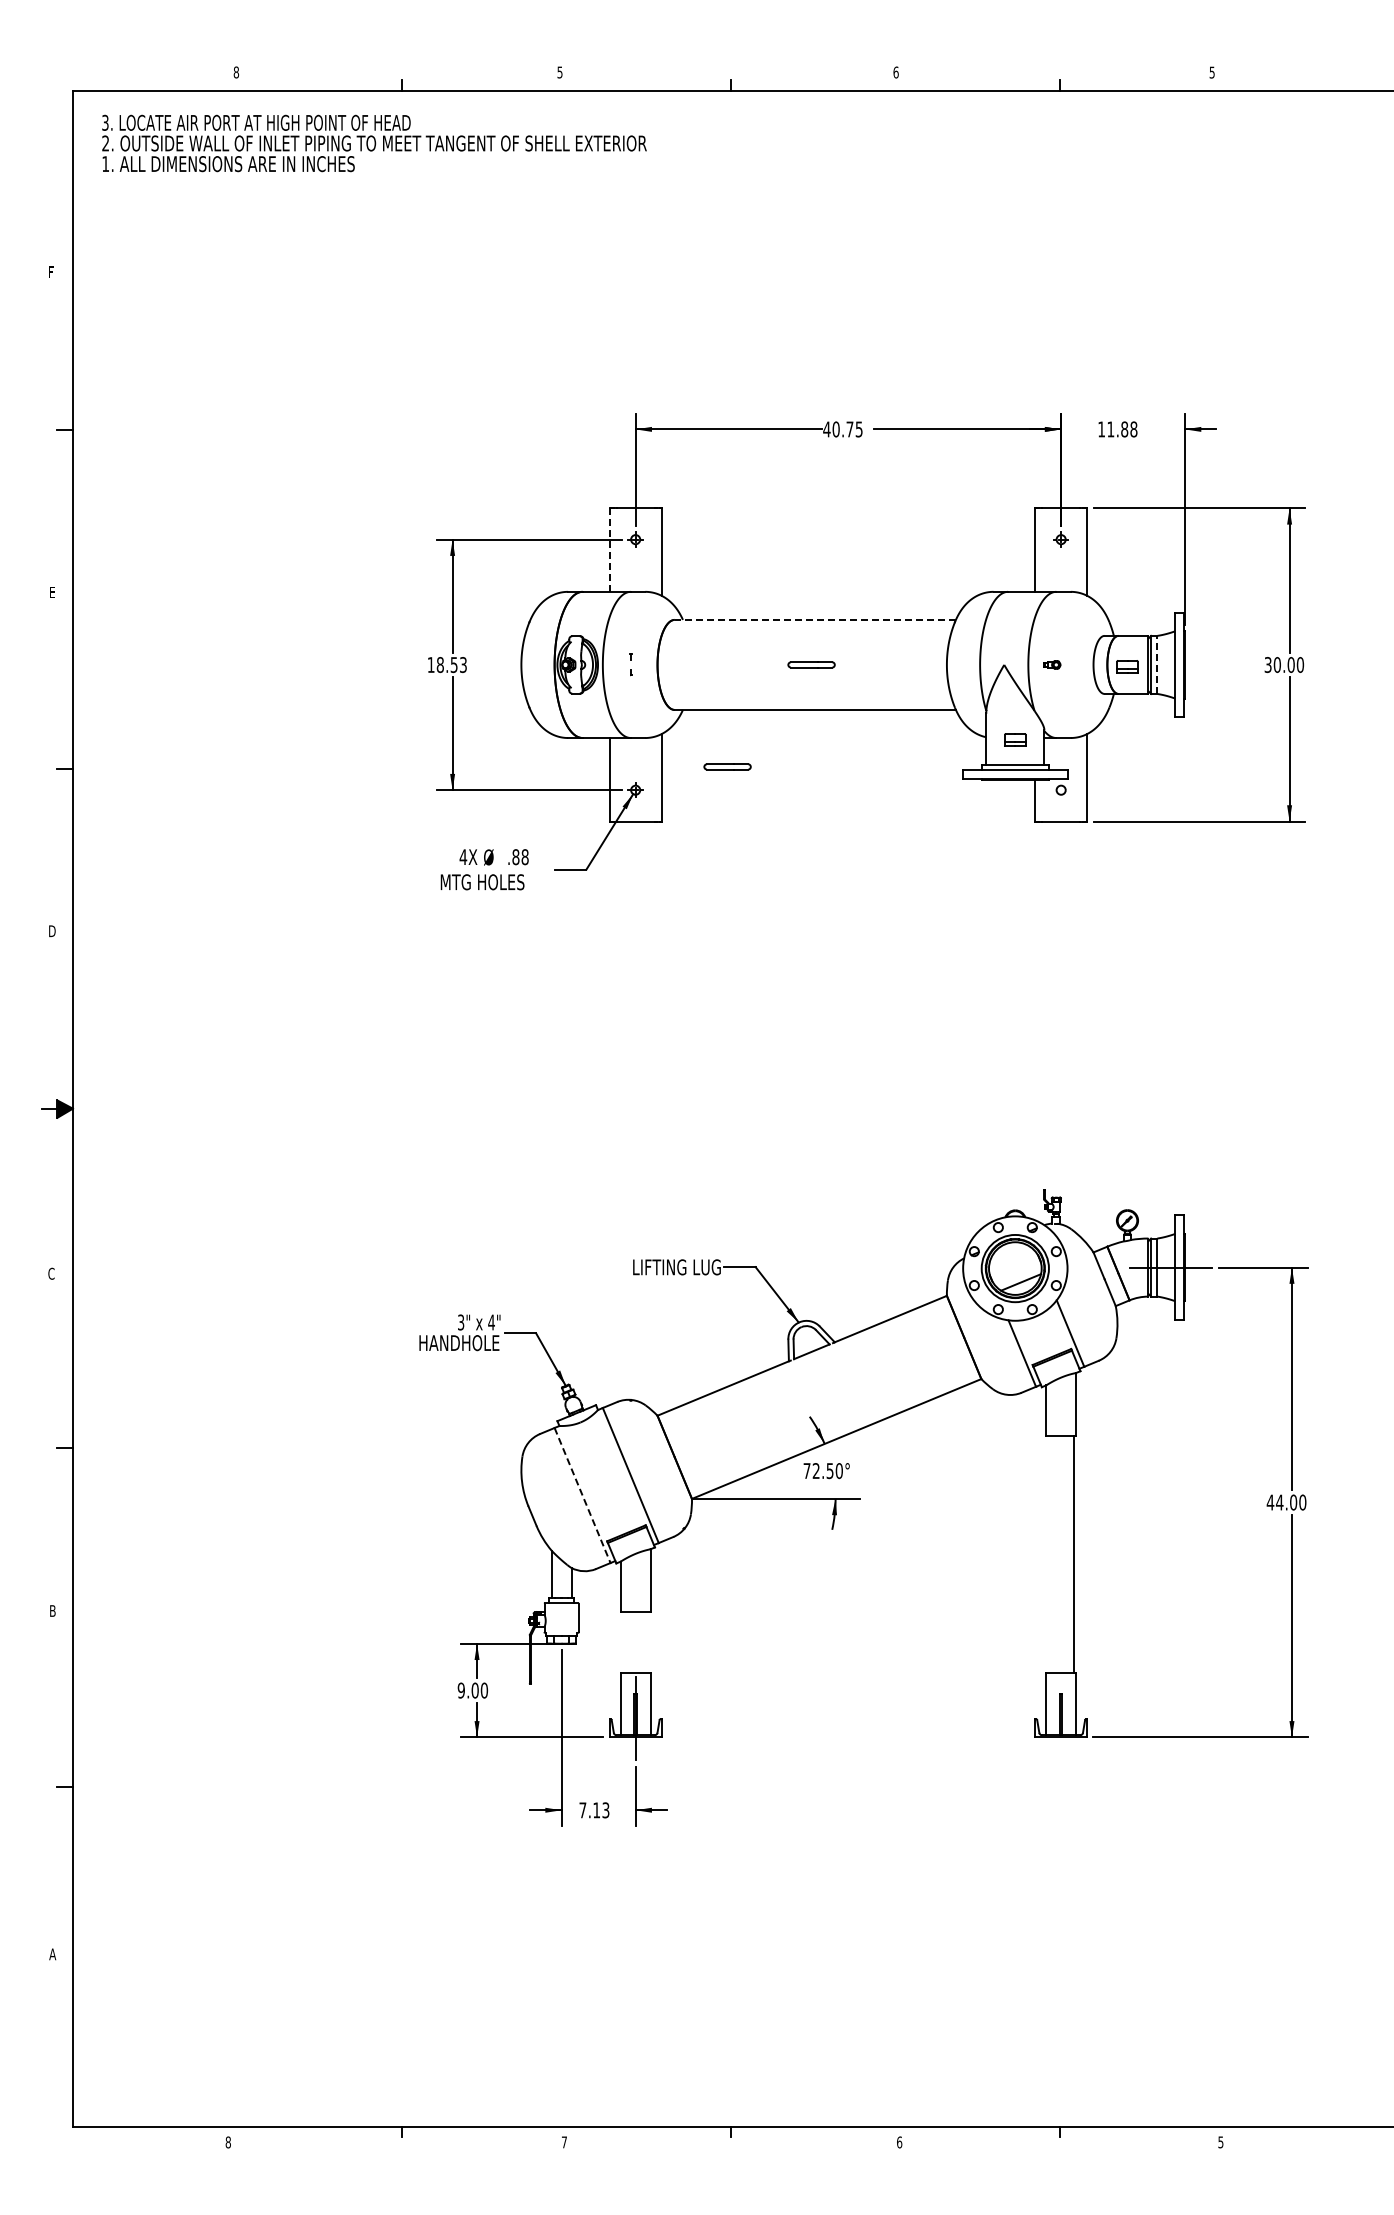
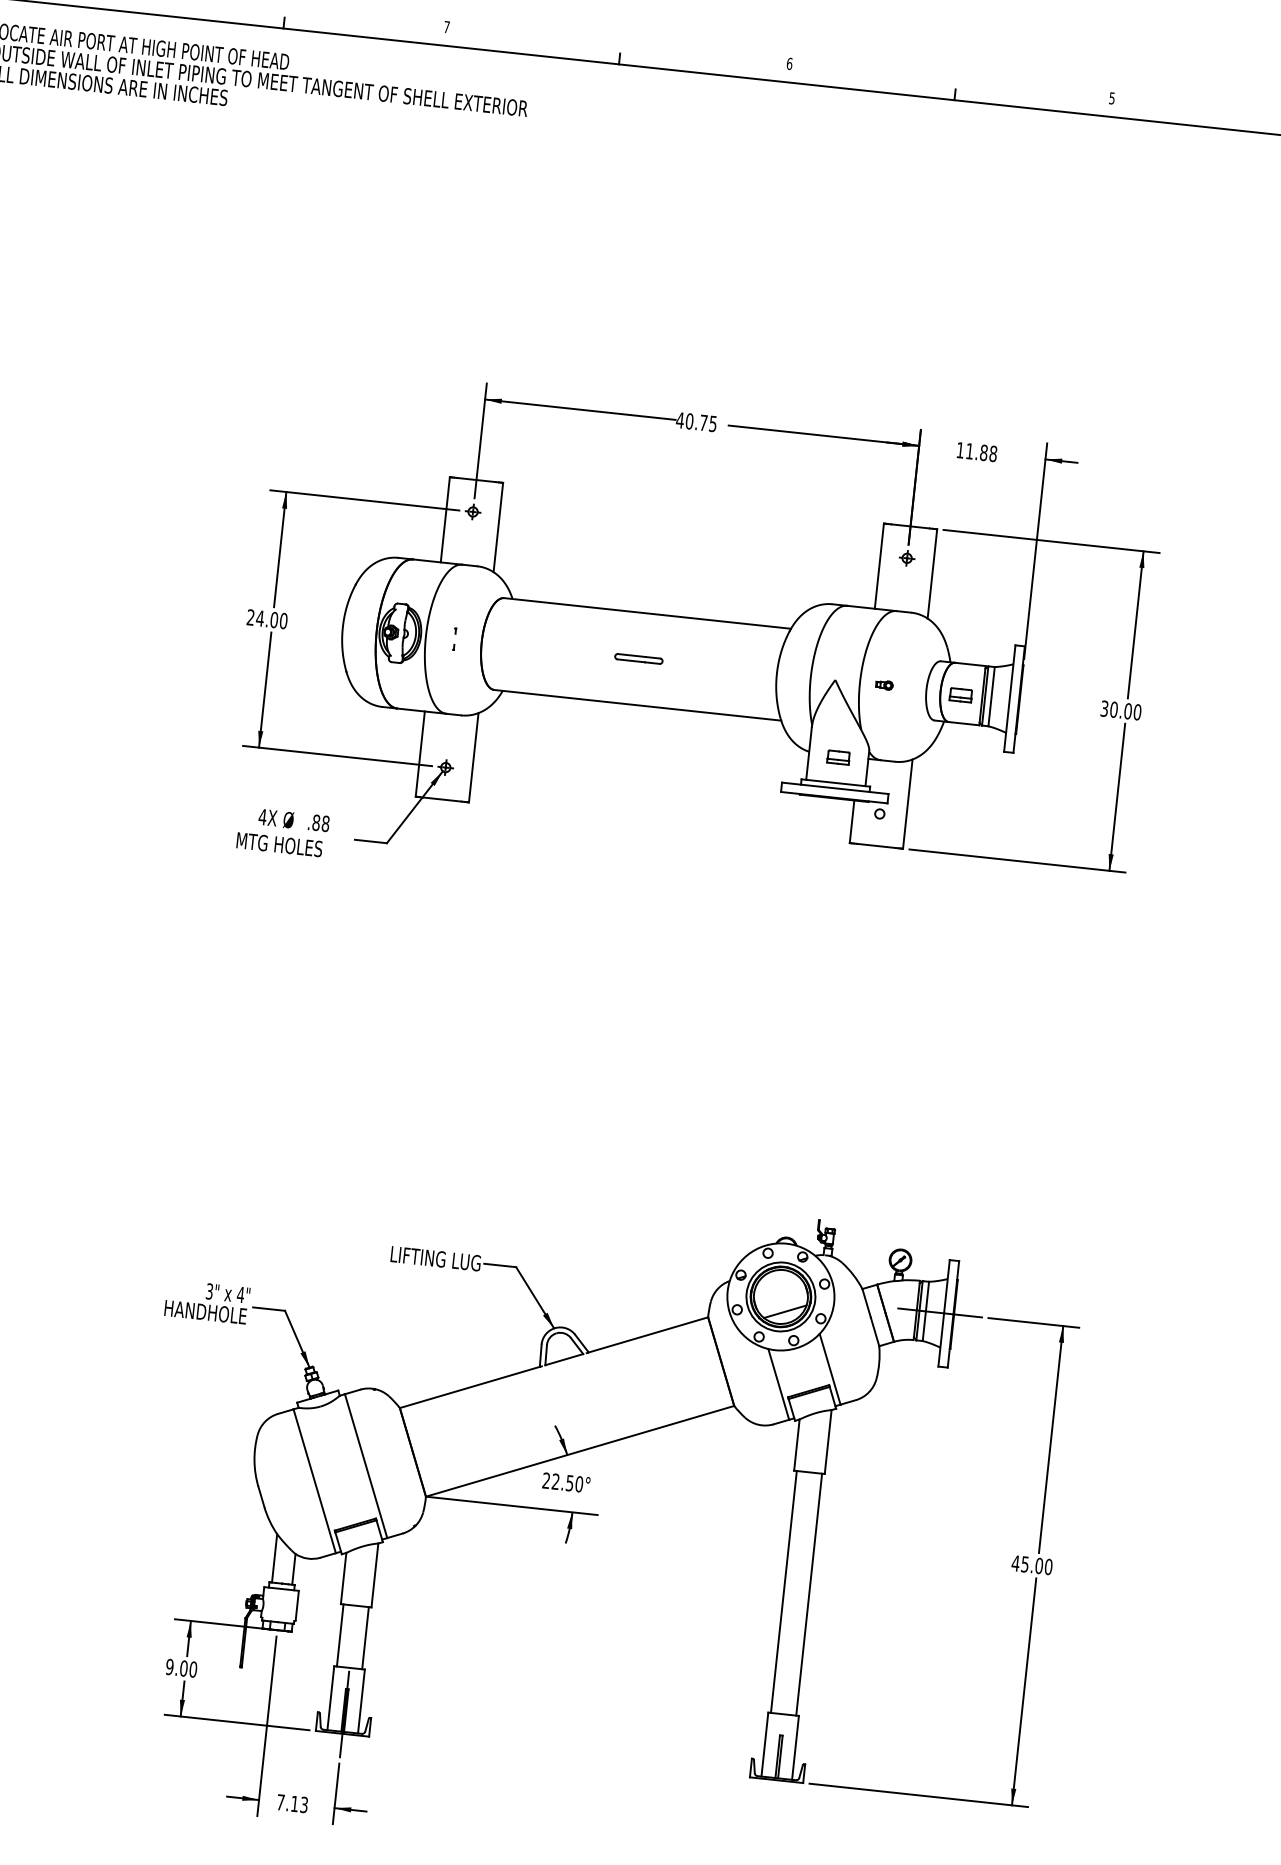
text: (559, 72) -> (446, 27), 5 -> 7
line: (609, 550) -> (445, 520), dashed -> solid
line: (815, 619) -> (647, 613), dashed -> solid
line: (1157, 664) -> (991, 696), dashed -> solid
text: (447, 665) -> (267, 619), 18.53 -> 24.00
part: (727, 766) -> (542, 753), removed
text: (806, 1470) -> (545, 1480), 72.50° -> 22.50°
line: (582, 1495) -> (314, 1481), dashed -> solid
text: (1279, 1502) -> (1024, 1564), 44.00 -> 45.00
line: (1048, 1553) -> (783, 1591), added
line: (623, 1641) -> (340, 1634), added
line: (648, 1641) -> (366, 1637), added

